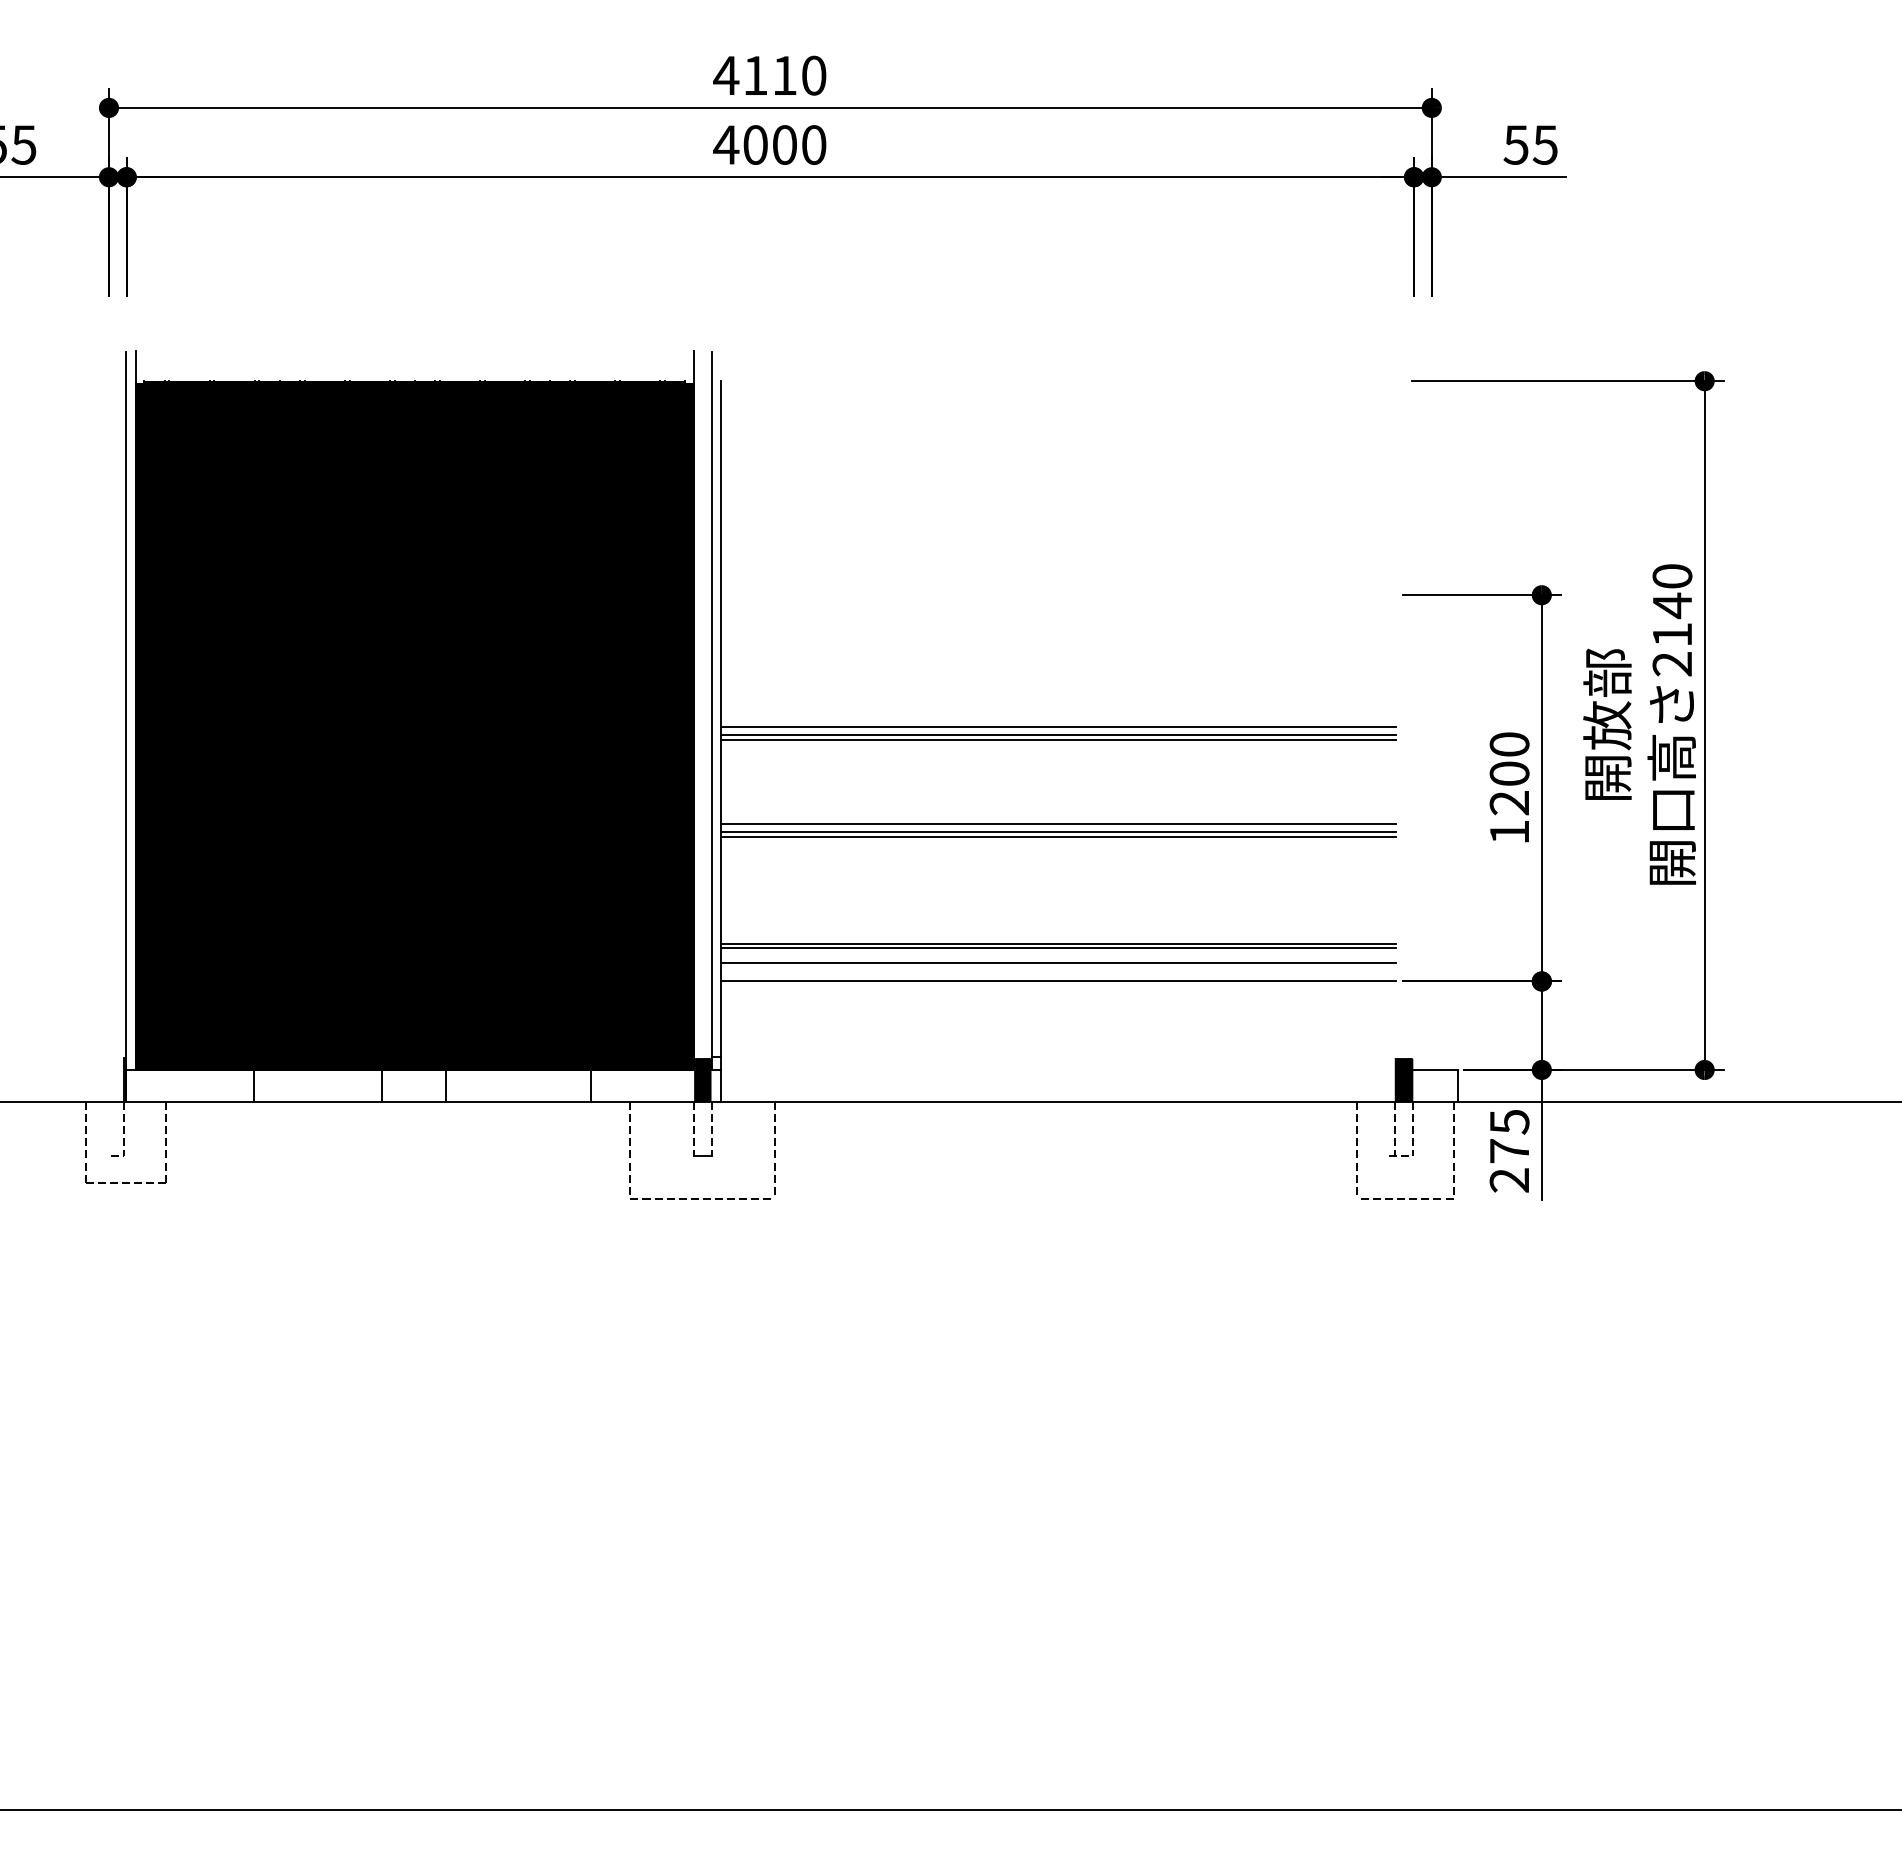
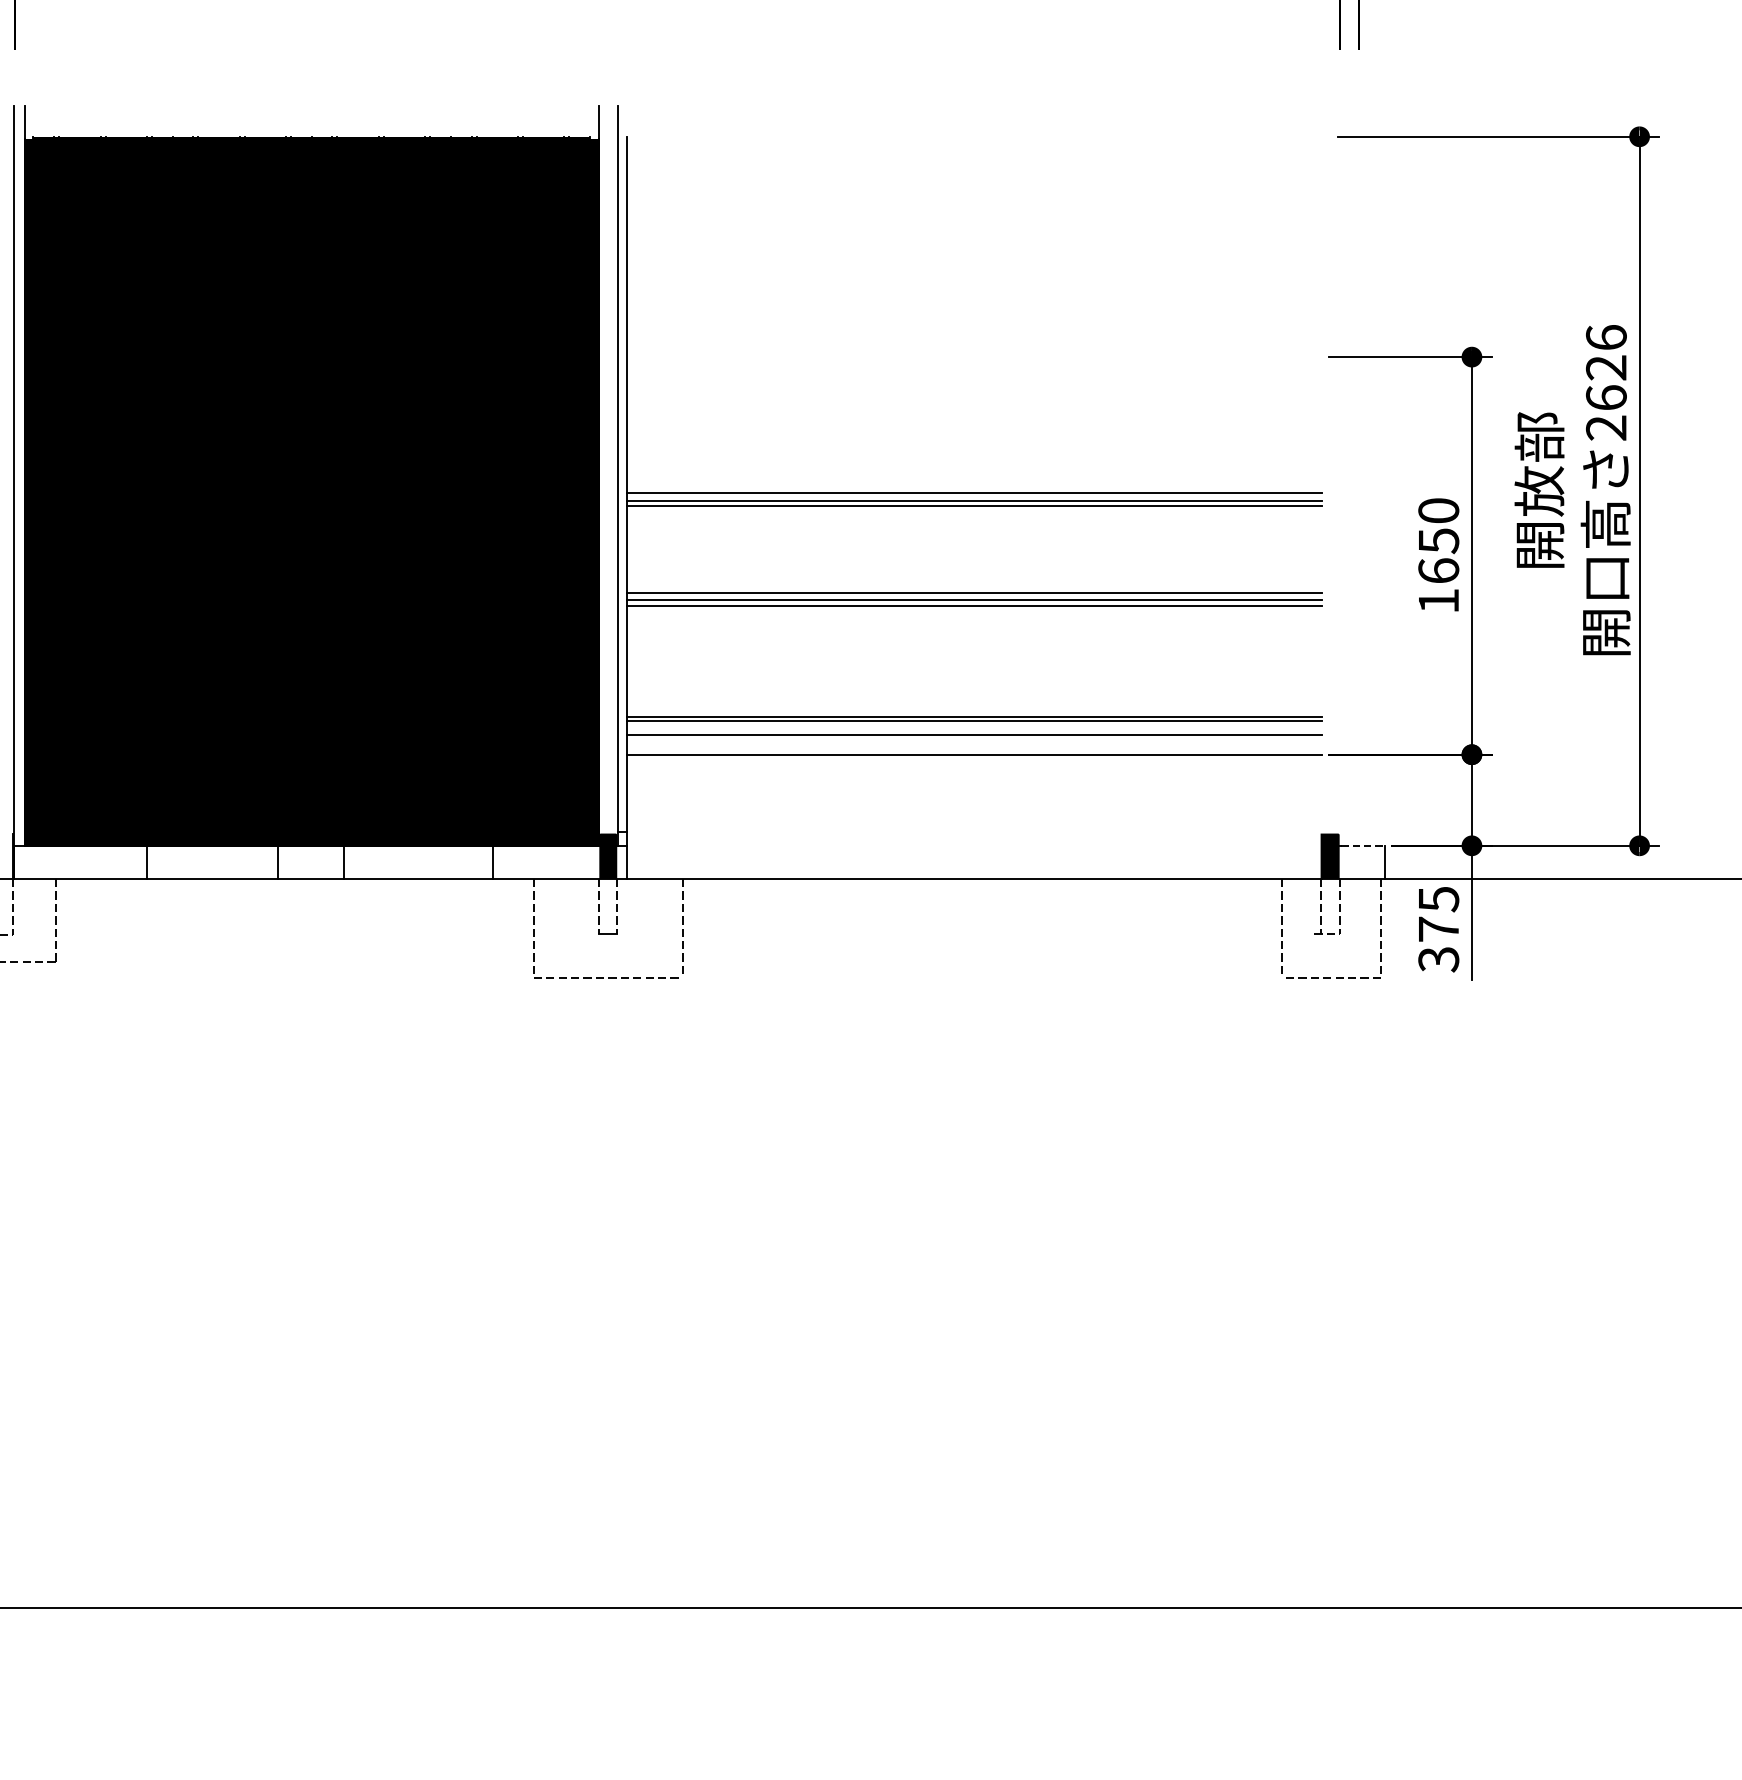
text: (1672, 605) -> (1606, 367), 2140 -> 2626
text: (1509, 788) -> (1438, 556), 1200 -> 1650
line: (1436, 1069) -> (1363, 845), solid -> dashed
text: (1509, 1180) -> (1438, 959), 275 -> 375

